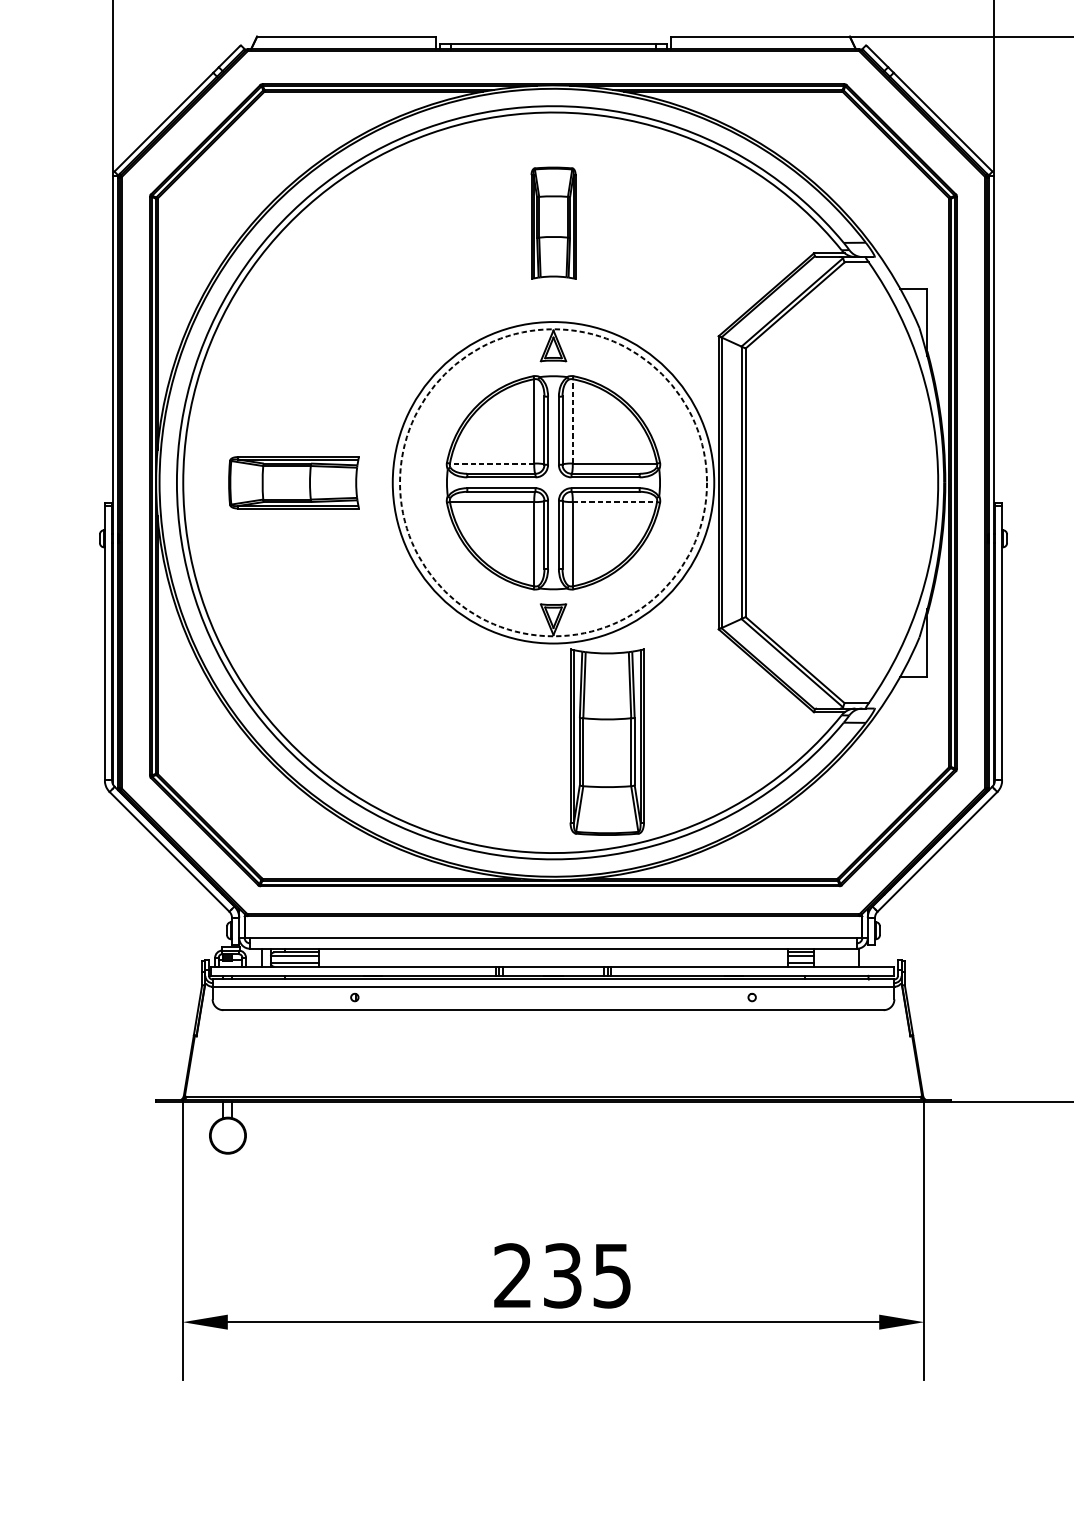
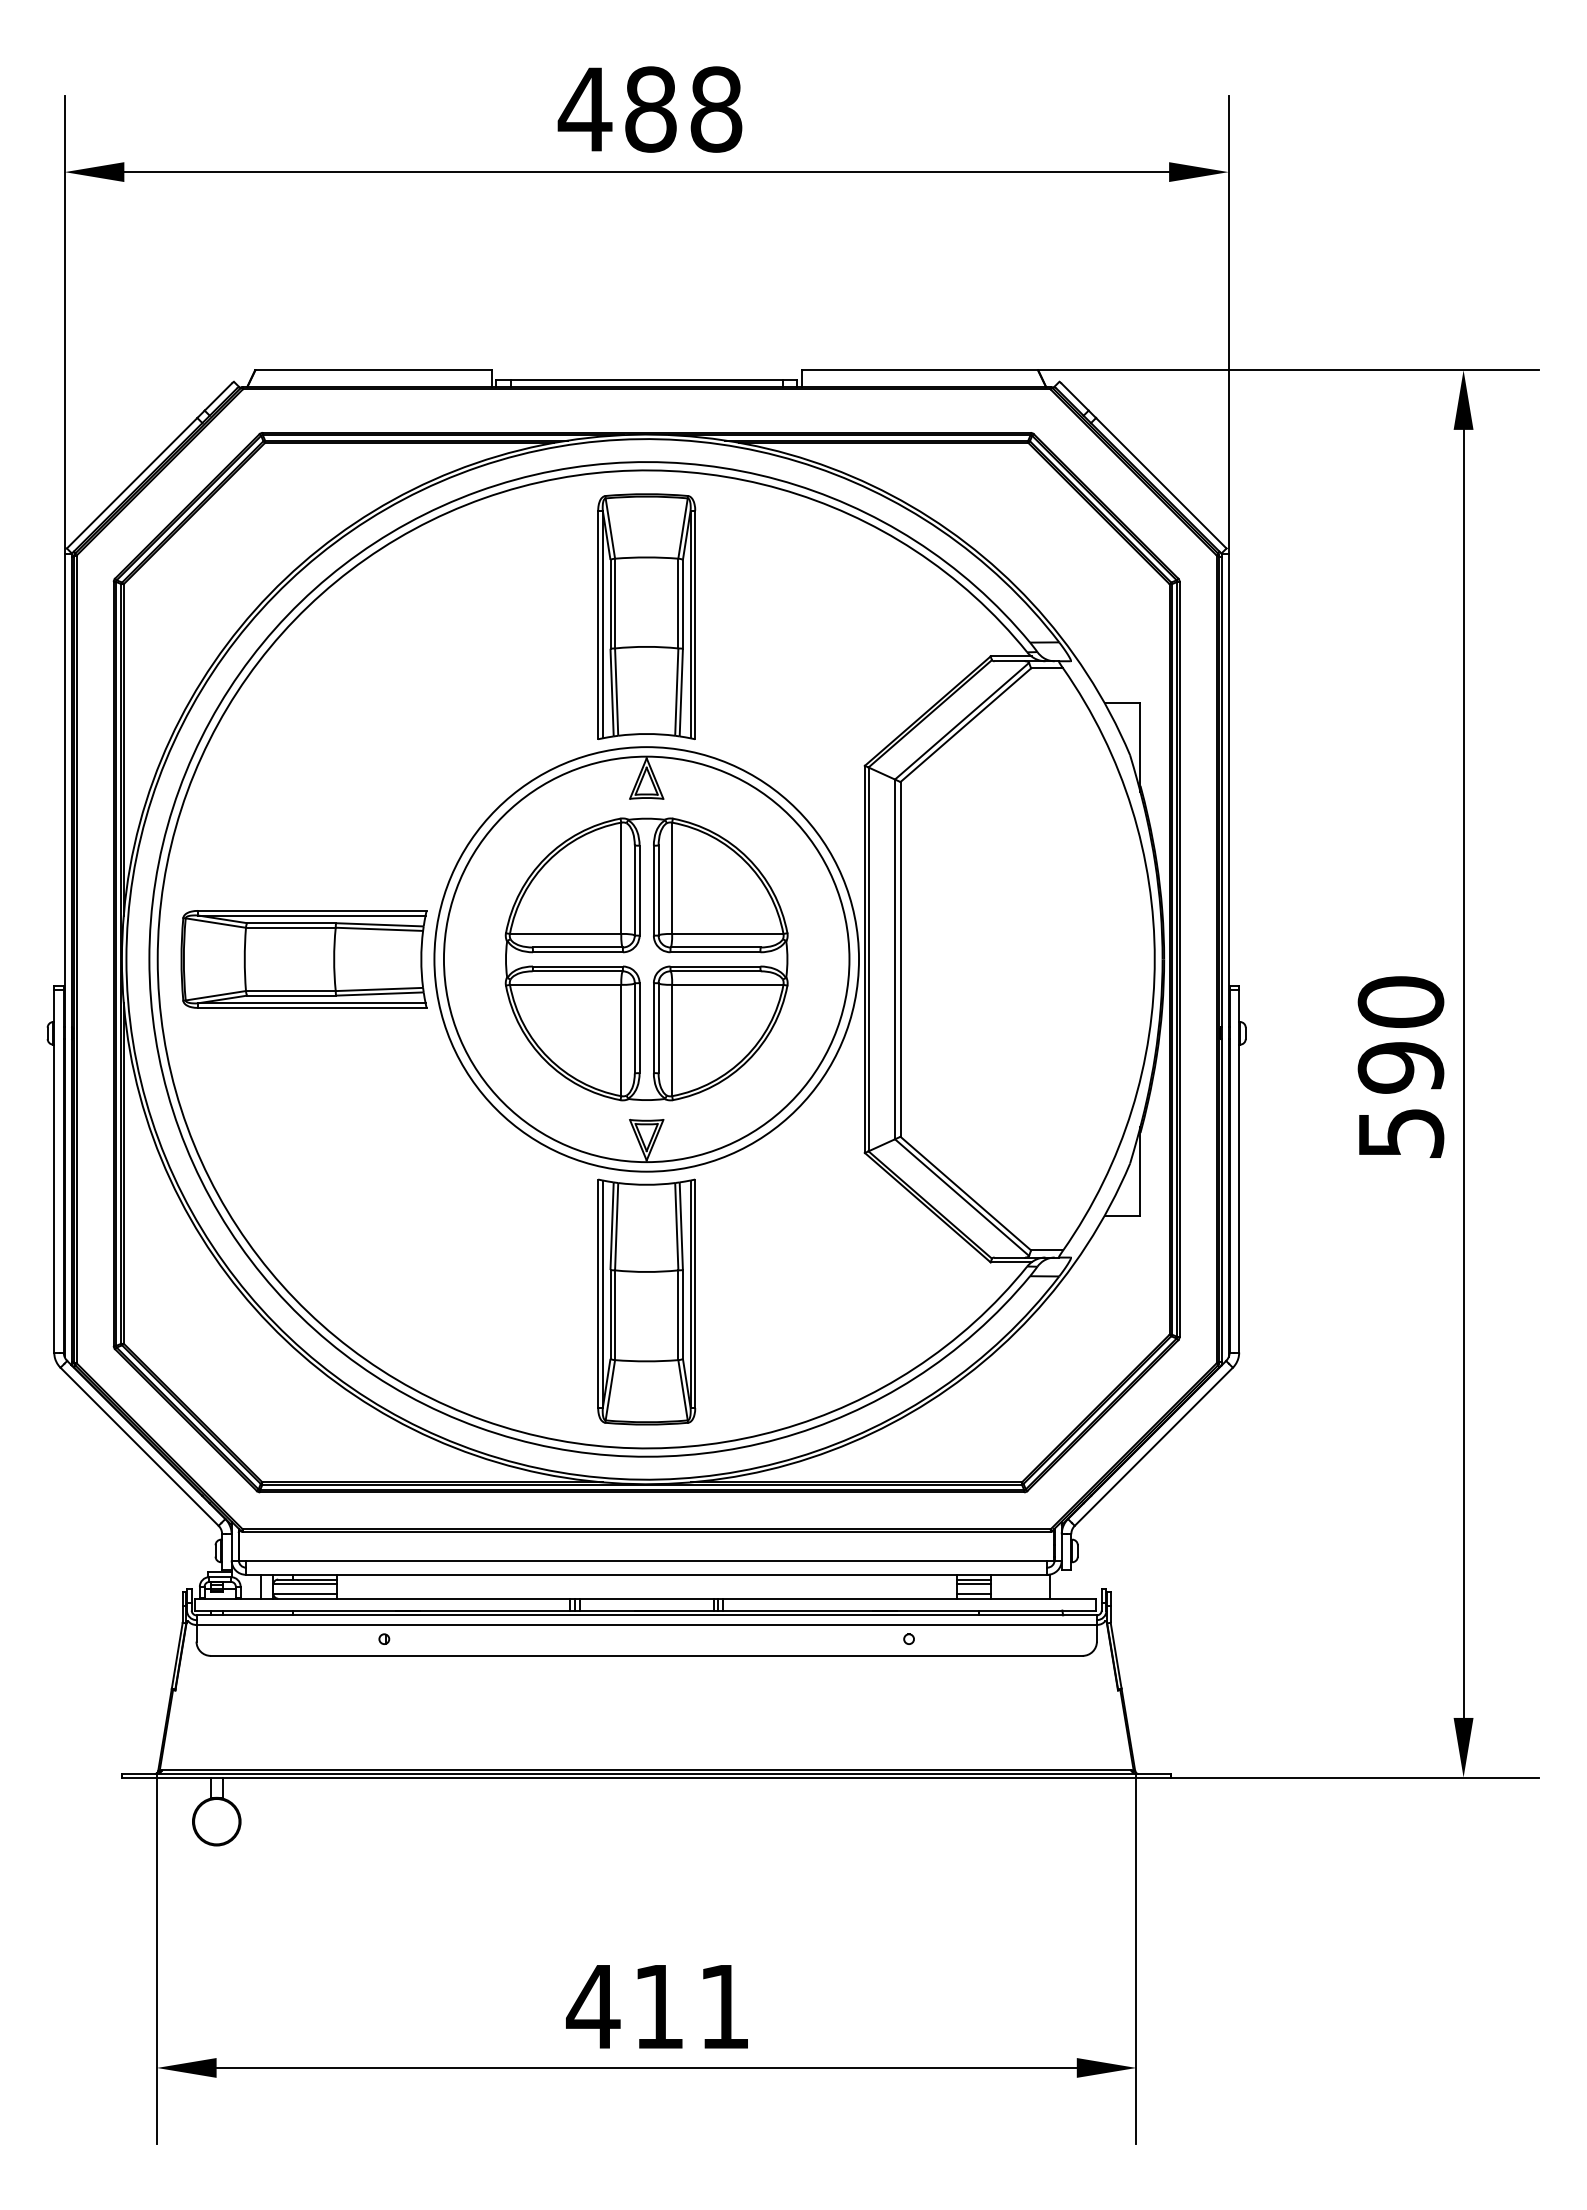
part: (553, 223) -> (646, 616), size x1.67
line: (573, 421) -> (672, 878), dashed -> solid
line: (492, 463) -> (565, 933), dashed -> solid
part: (293, 482) -> (303, 959), size x1.43
circle: (553, 482) -> (646, 959), dashed -> solid
line: (614, 501) -> (727, 984), dashed -> solid
part: (607, 741) -> (646, 1301), moved
text: (561, 1275) -> (657, 2006), 235 -> 411

